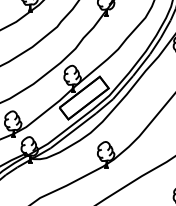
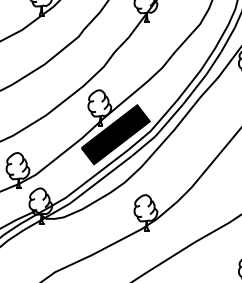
fill: (84, 97) -> (115, 134), added

